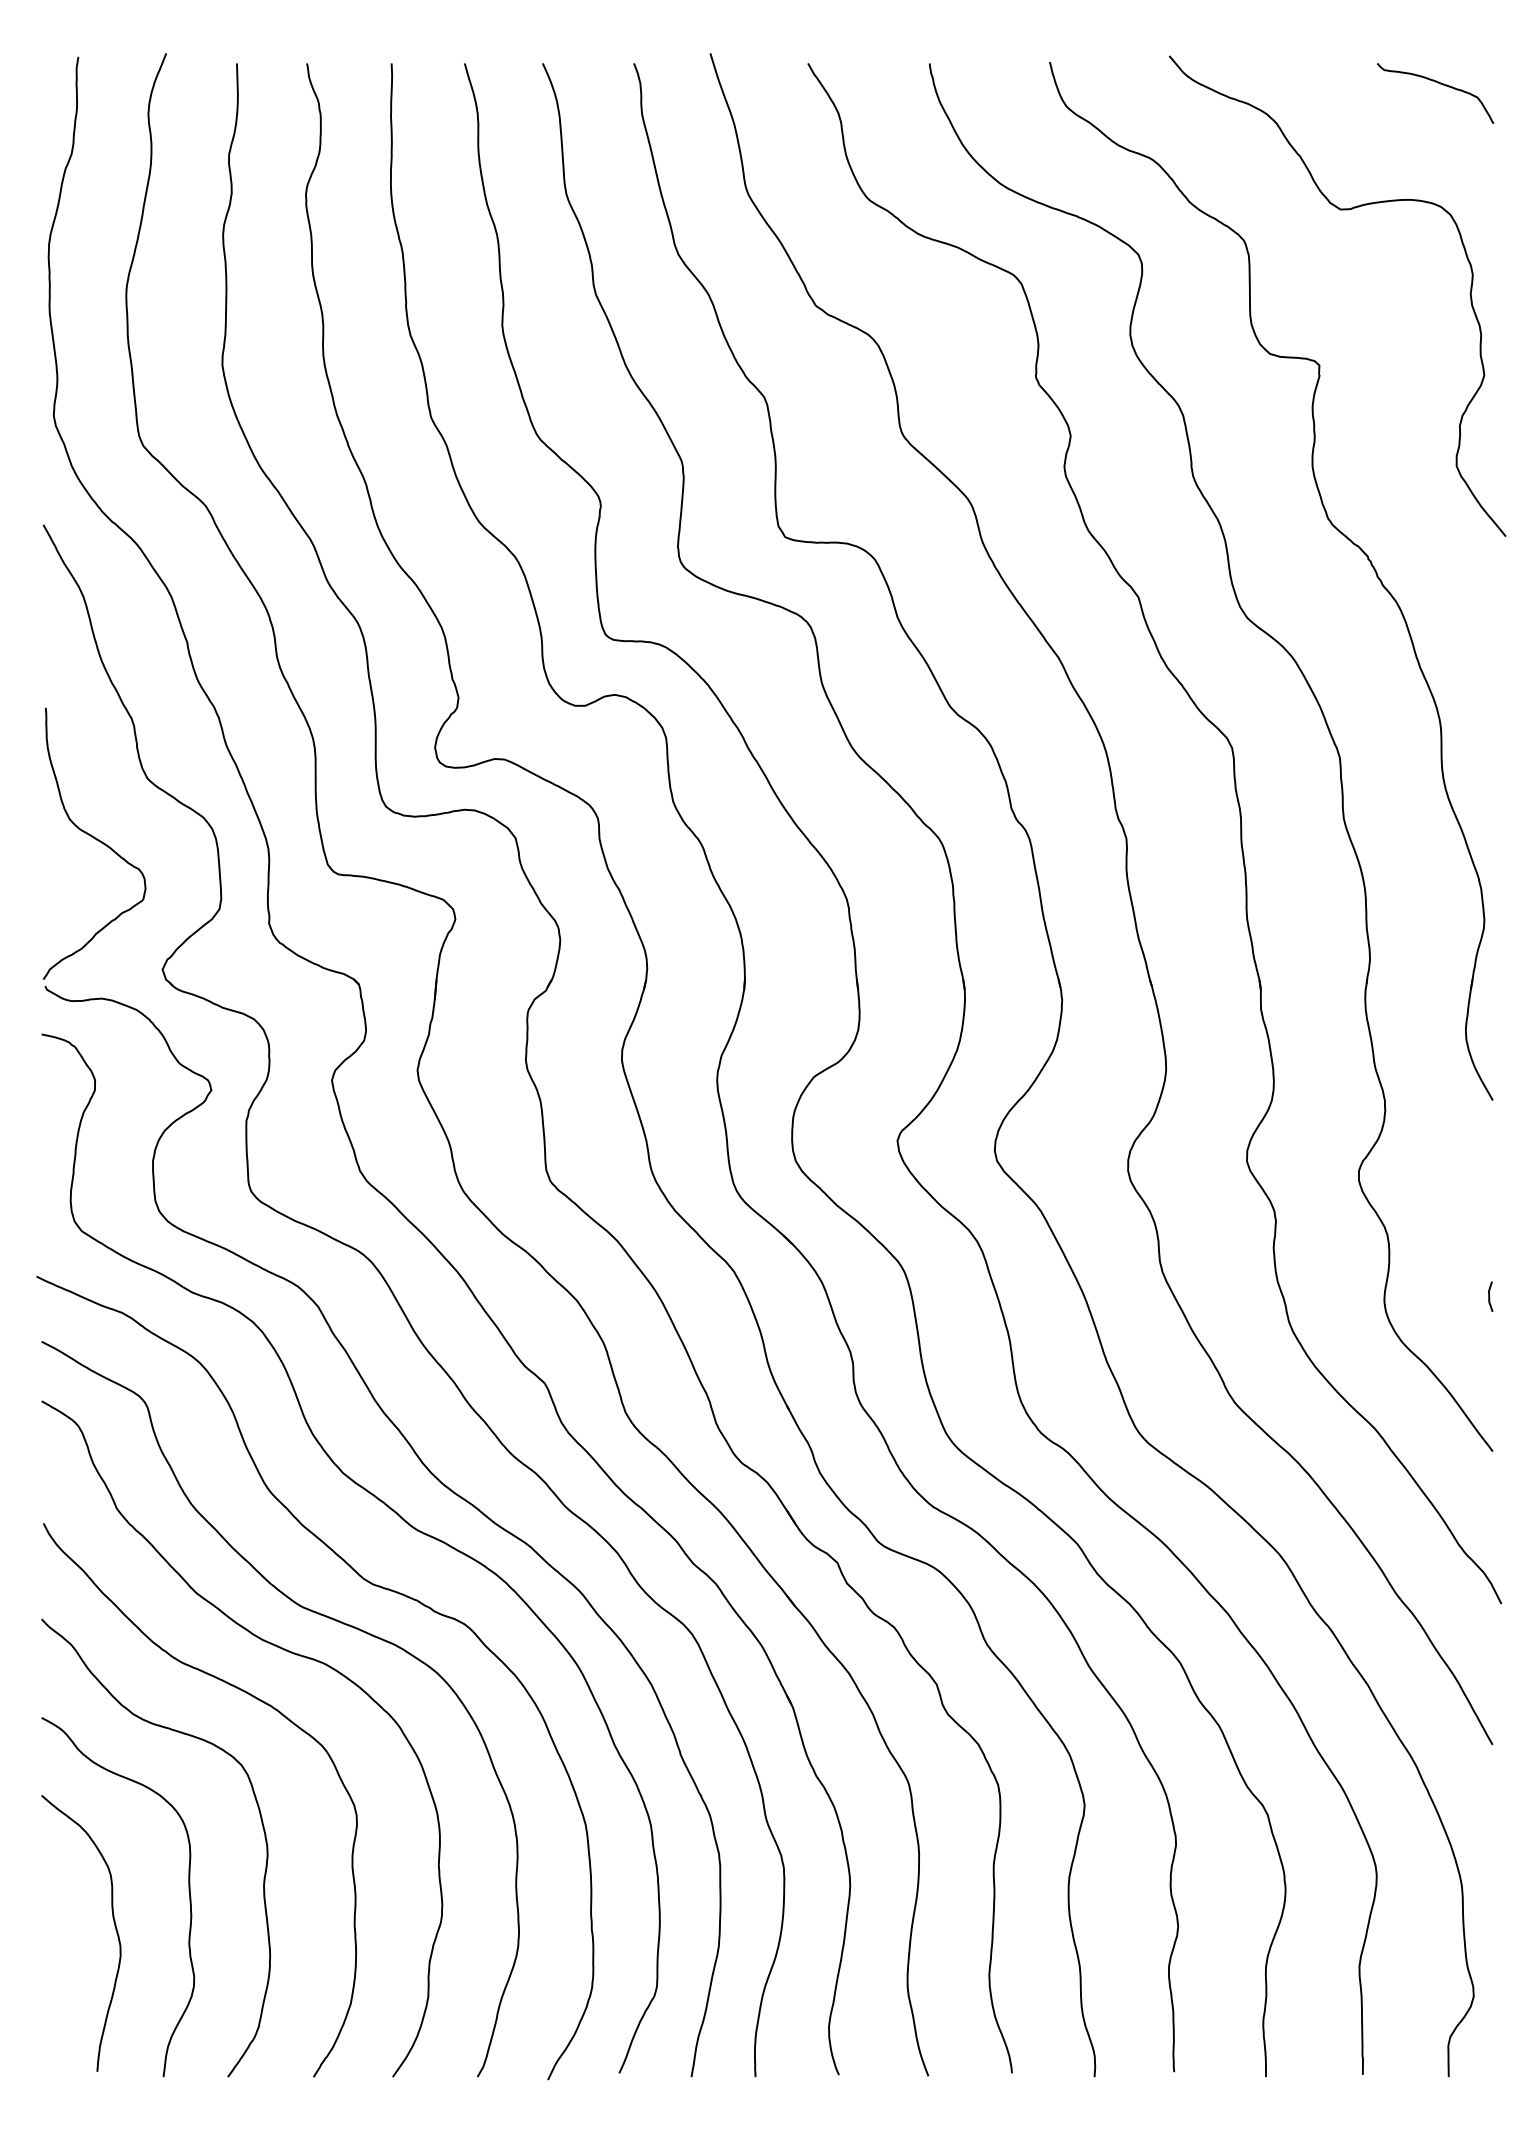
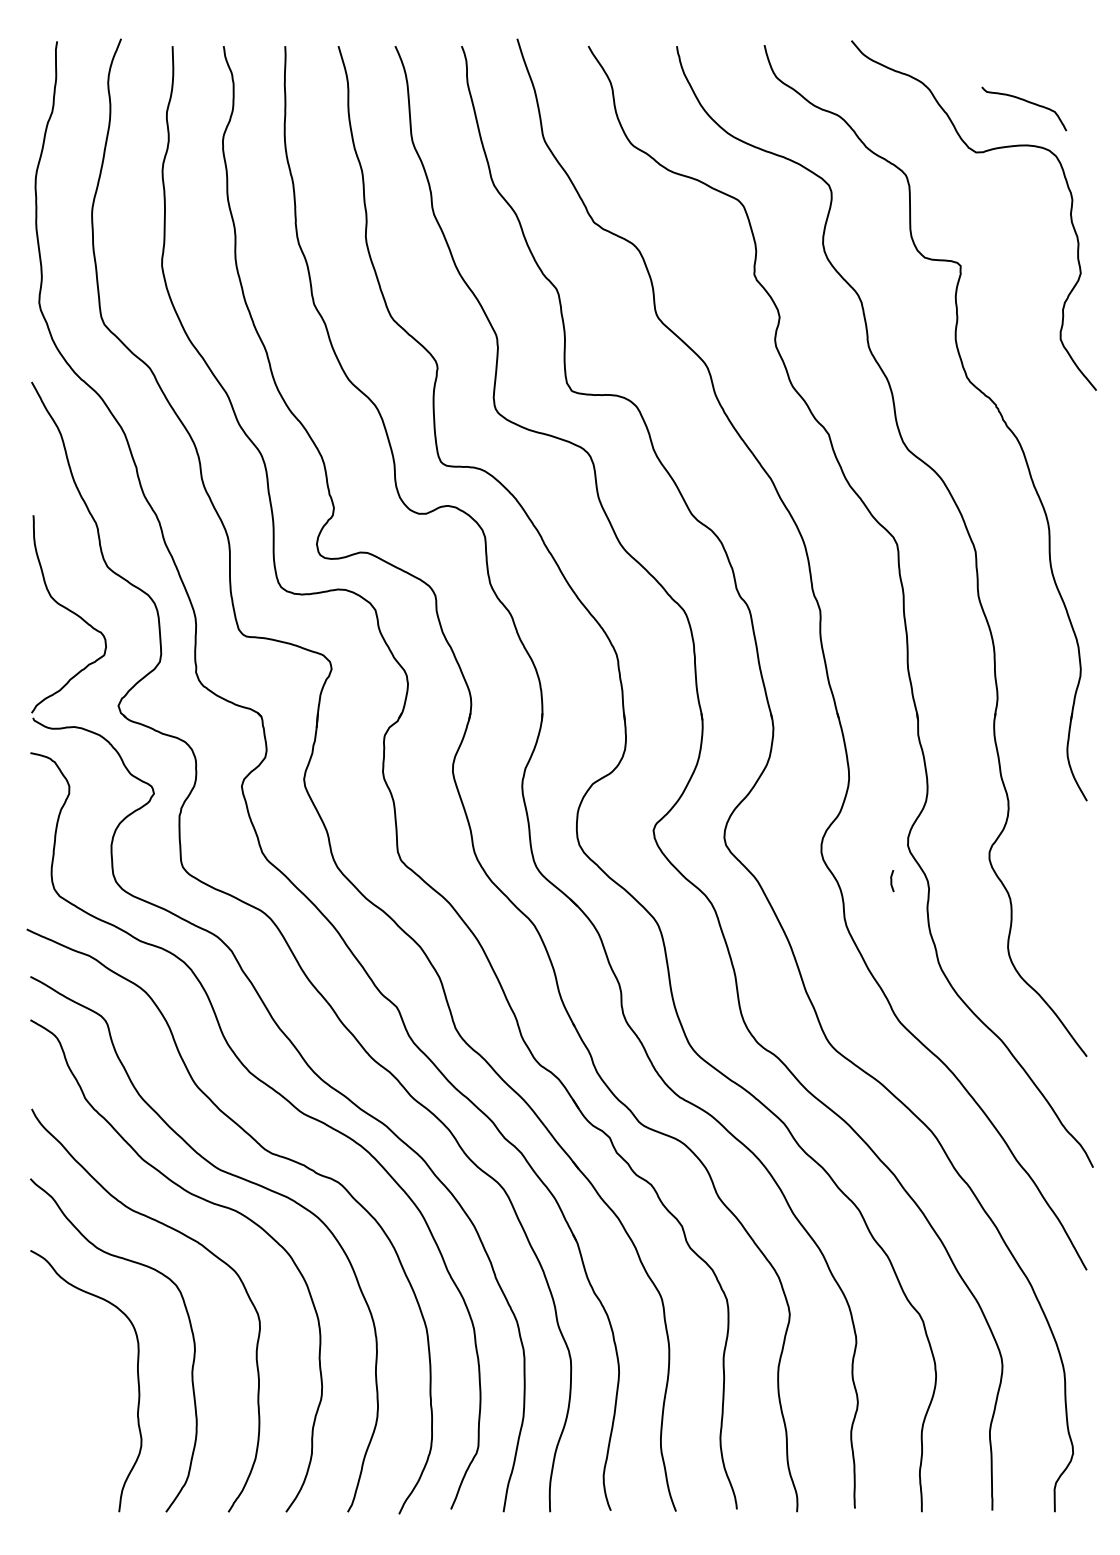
curve: (1439, 84) -> (1027, 102), moved
curve: (1490, 1297) -> (892, 881), moved
curve: (114, 1927) -> (83, 1403), removed

